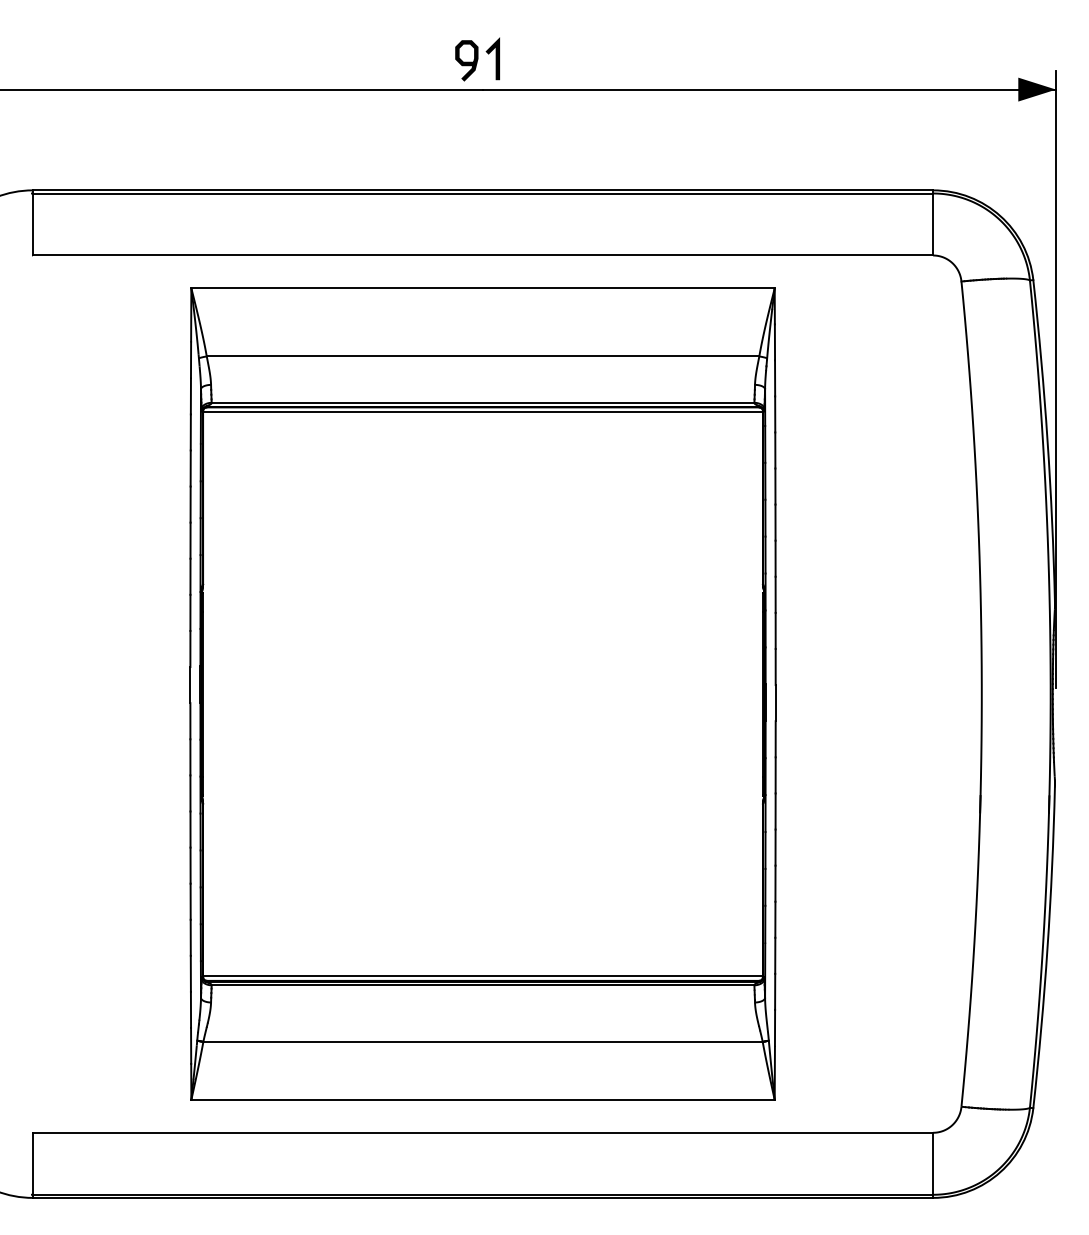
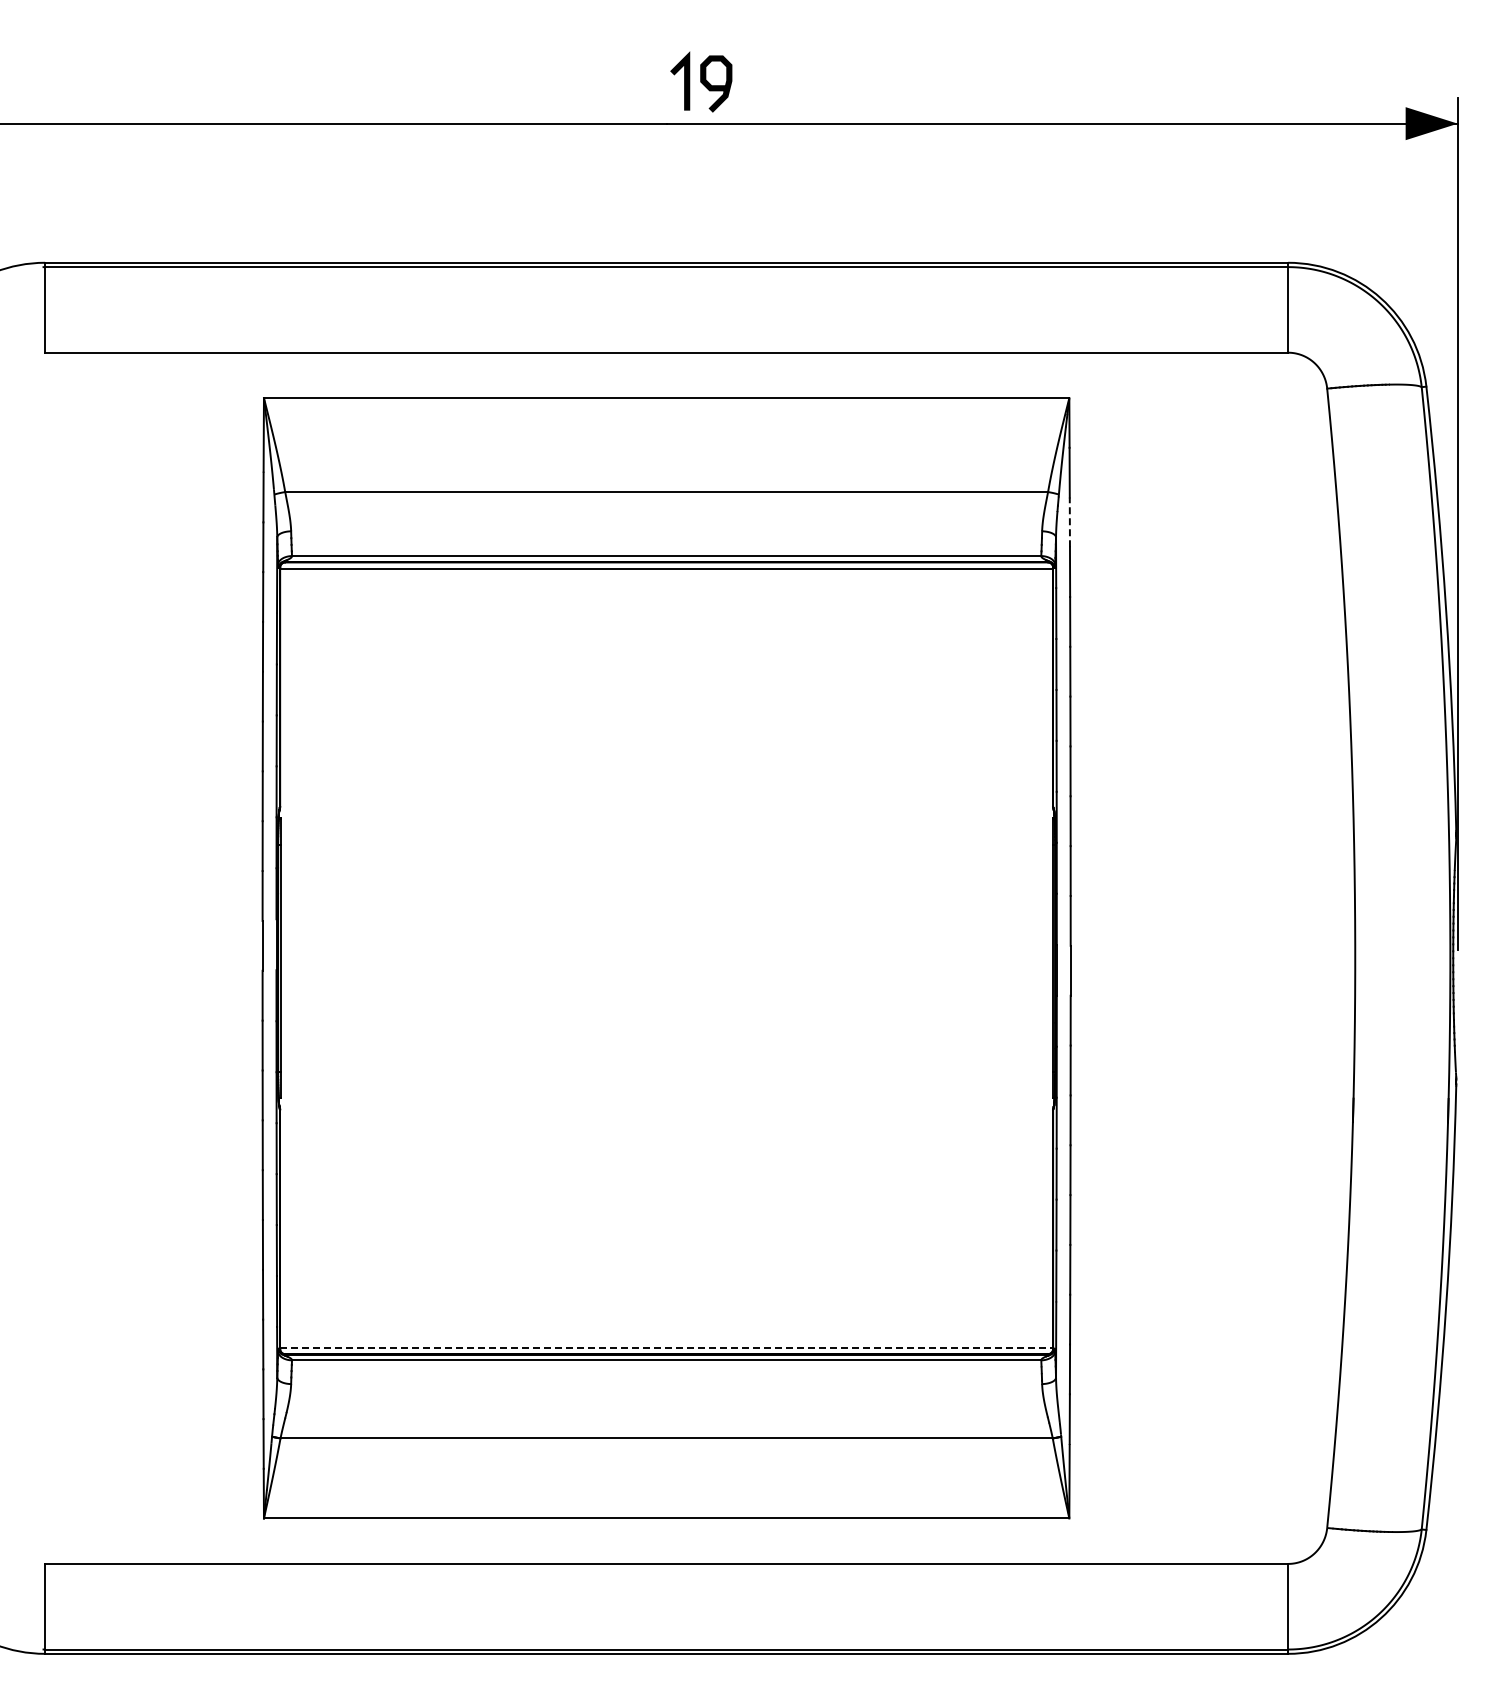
curve: (466, 61) -> (716, 85), moved
line: (774, 378) -> (1069, 522), solid -> dashed
line: (483, 976) -> (667, 1347), solid -> dashed

